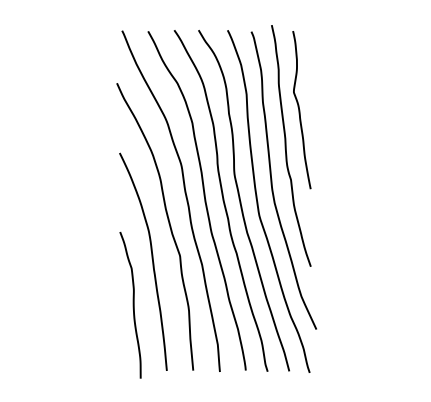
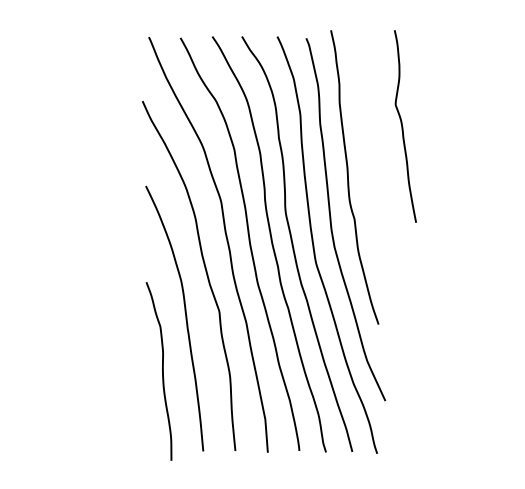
curve: (300, 110) -> (403, 127), moved

